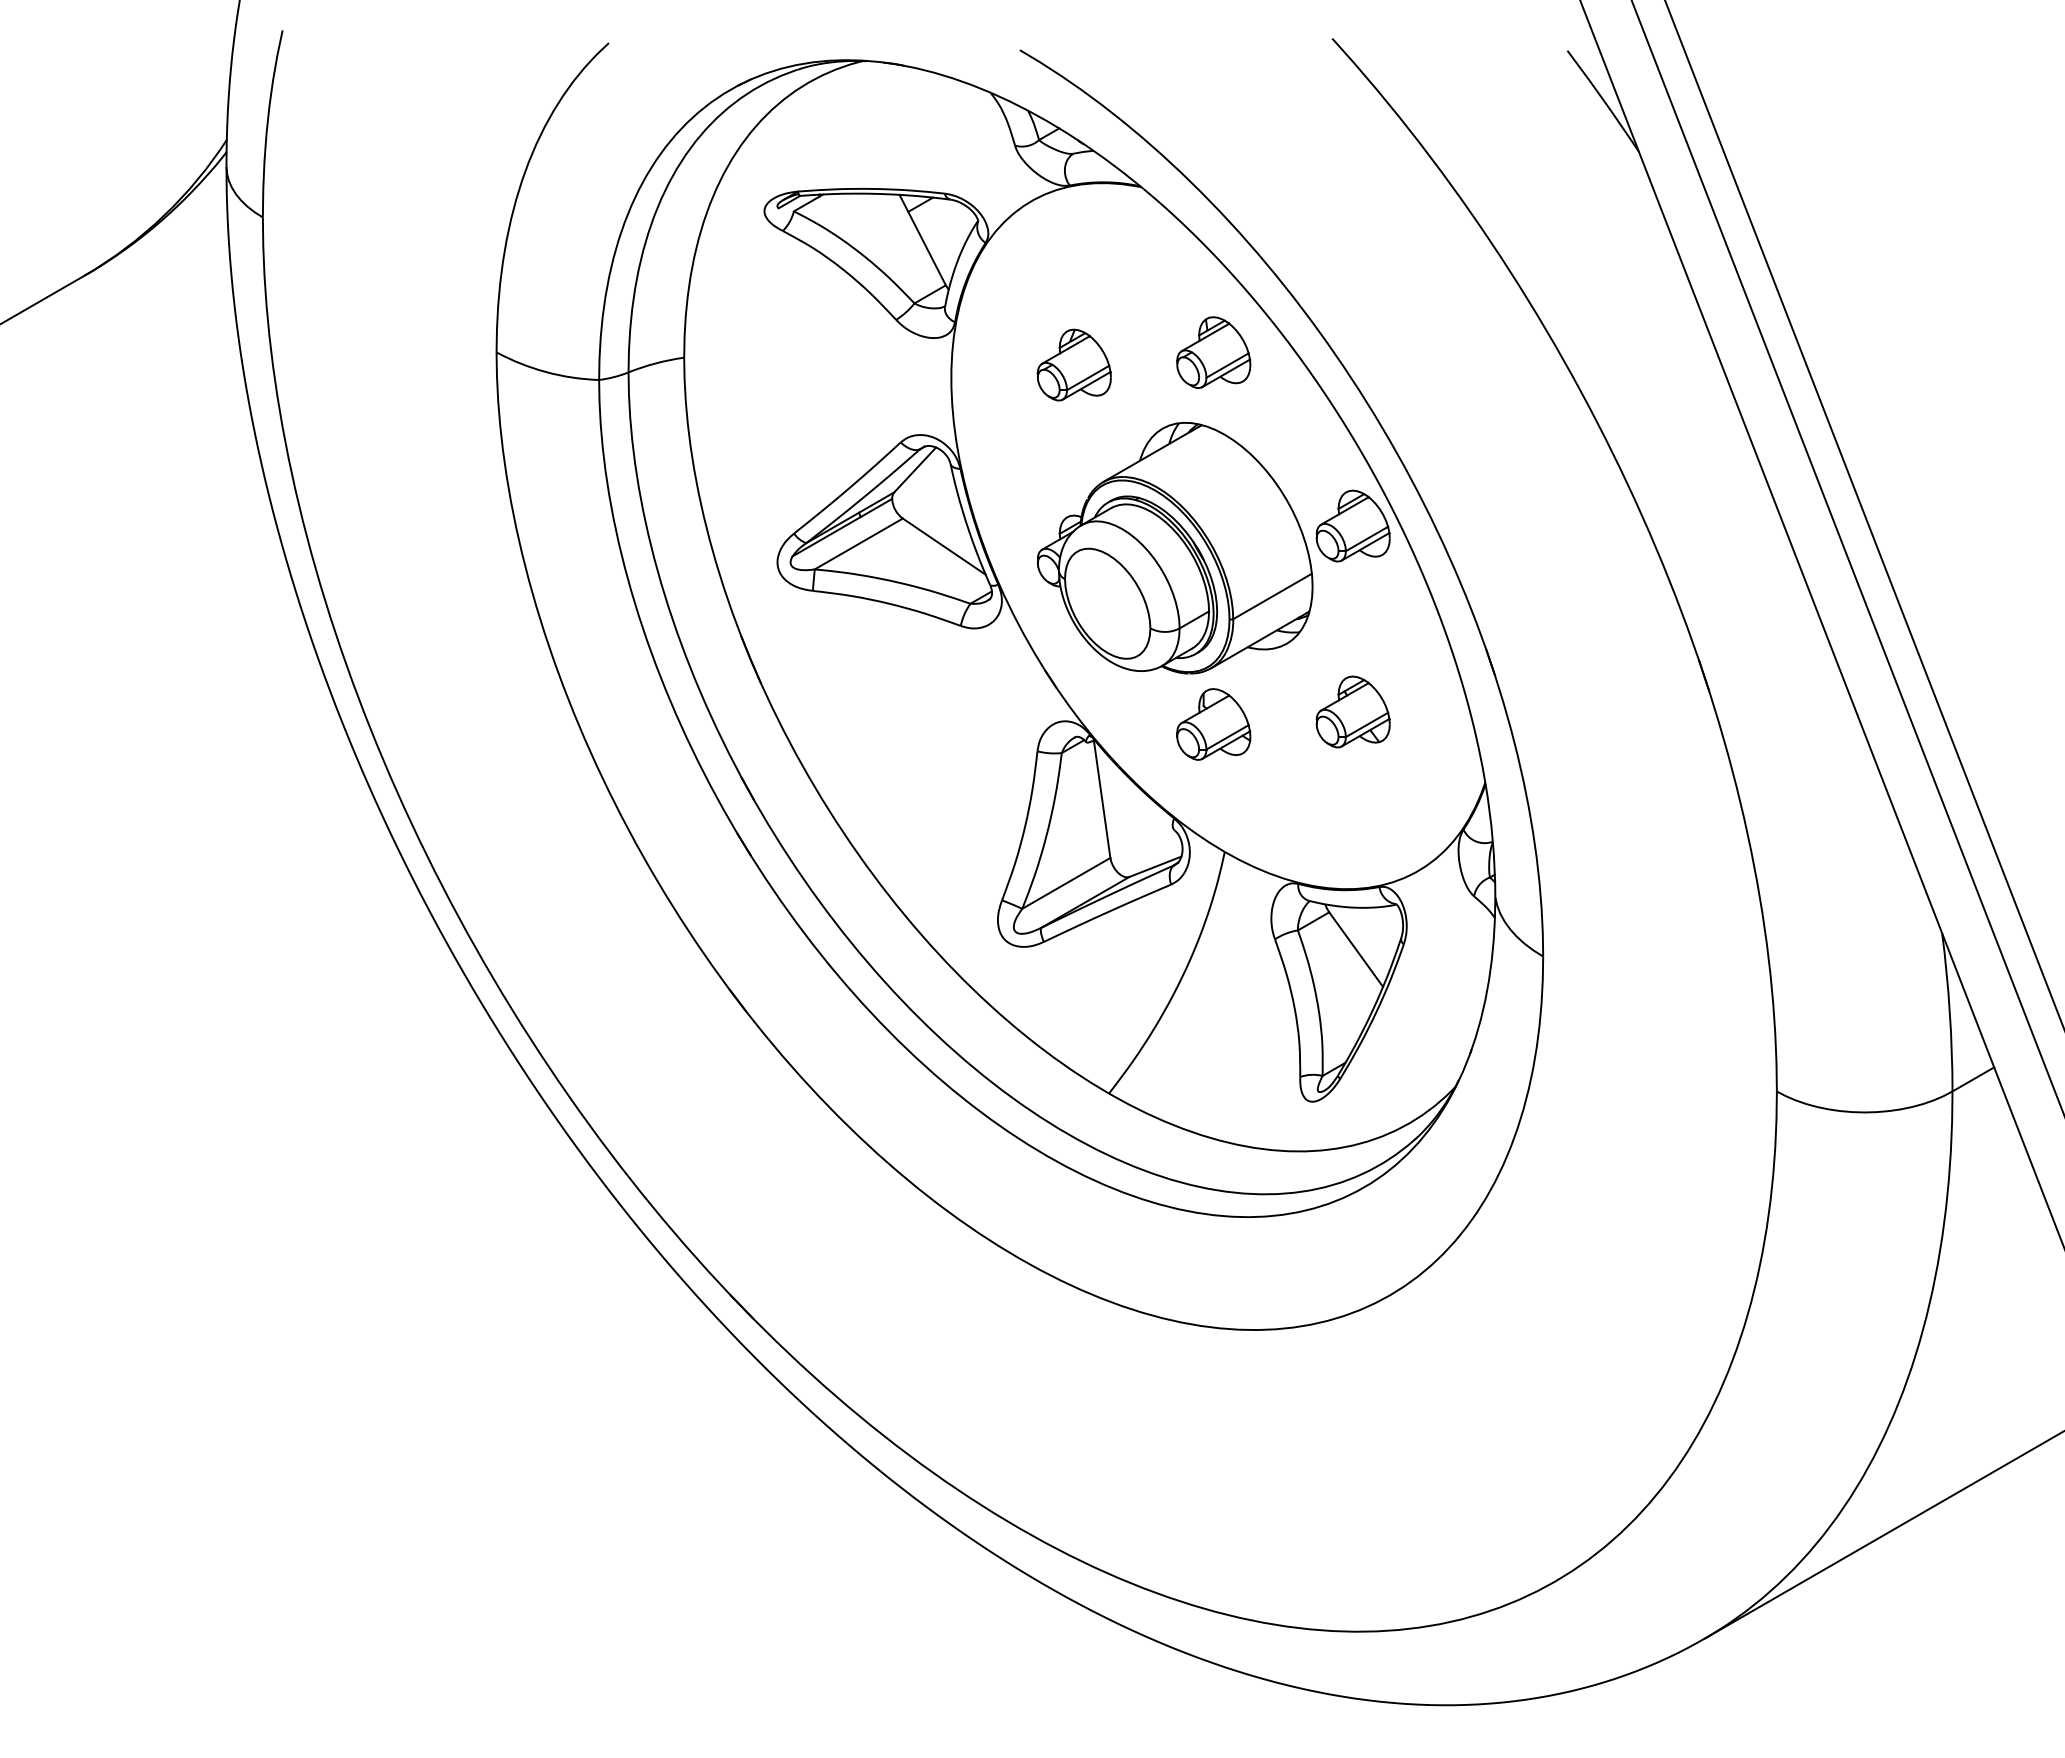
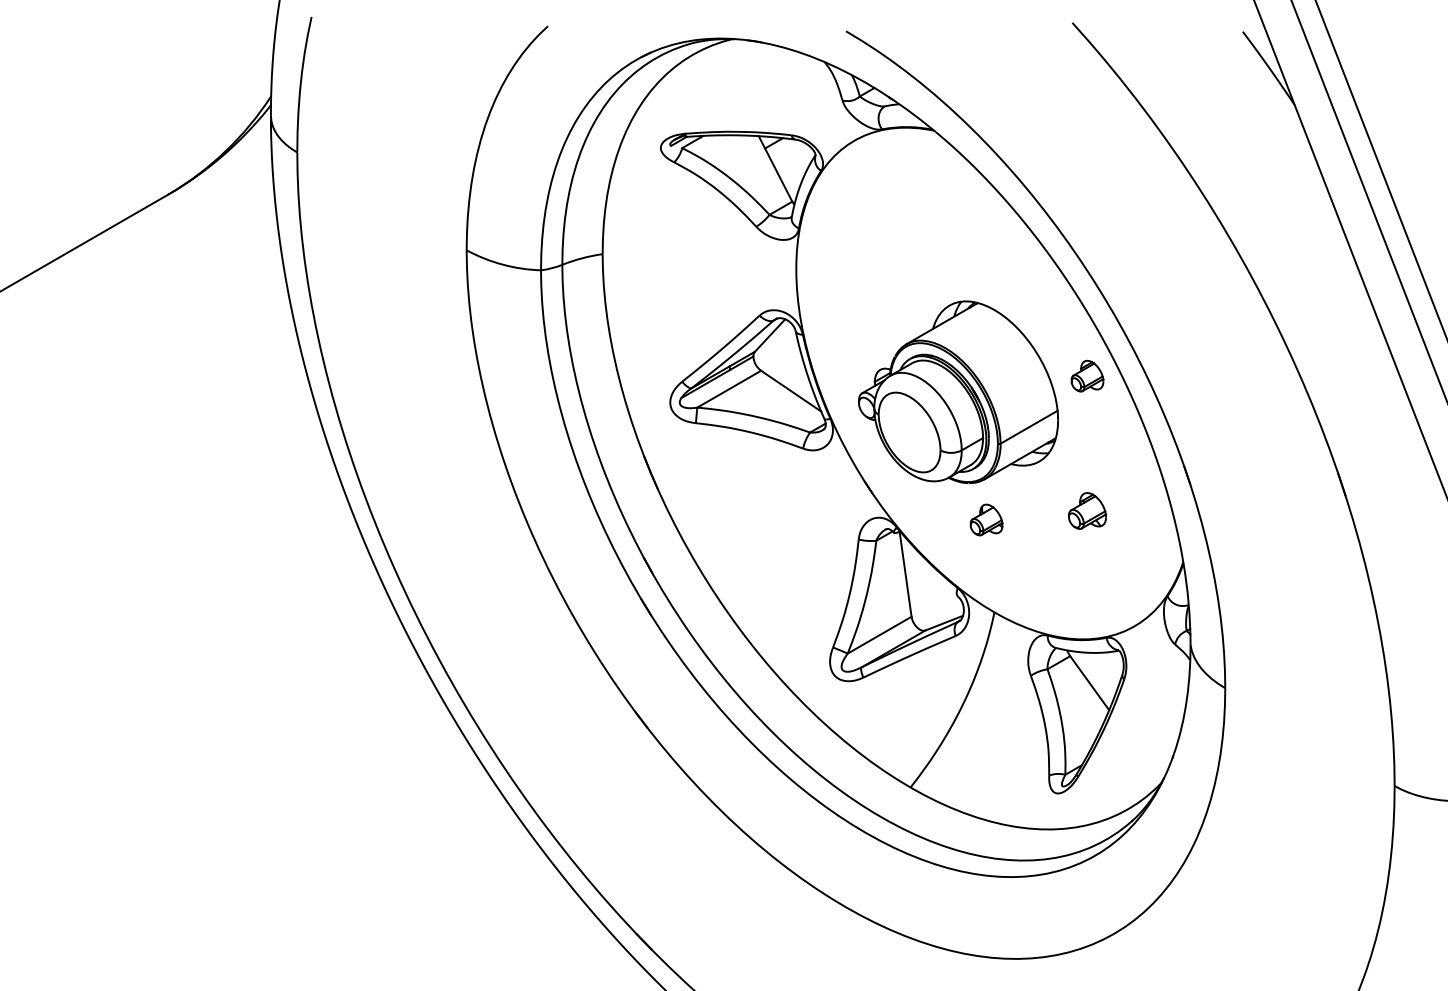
part: (1213, 352) -> (986, 250), removed
part: (1073, 364) -> (884, 259), removed
part: (1352, 525) -> (1087, 375), size x0.6
part: (1352, 711) -> (1087, 510), size x0.7
part: (1213, 724) -> (986, 520), size x0.6

